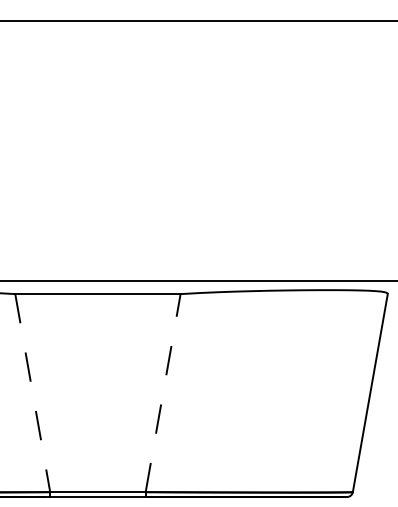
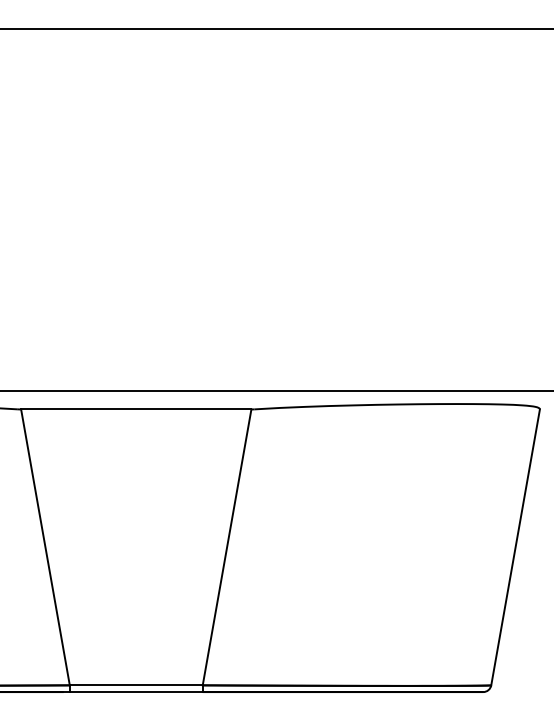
line: (163, 392) -> (227, 546), dashed -> solid
line: (32, 393) -> (45, 547), dashed -> solid

